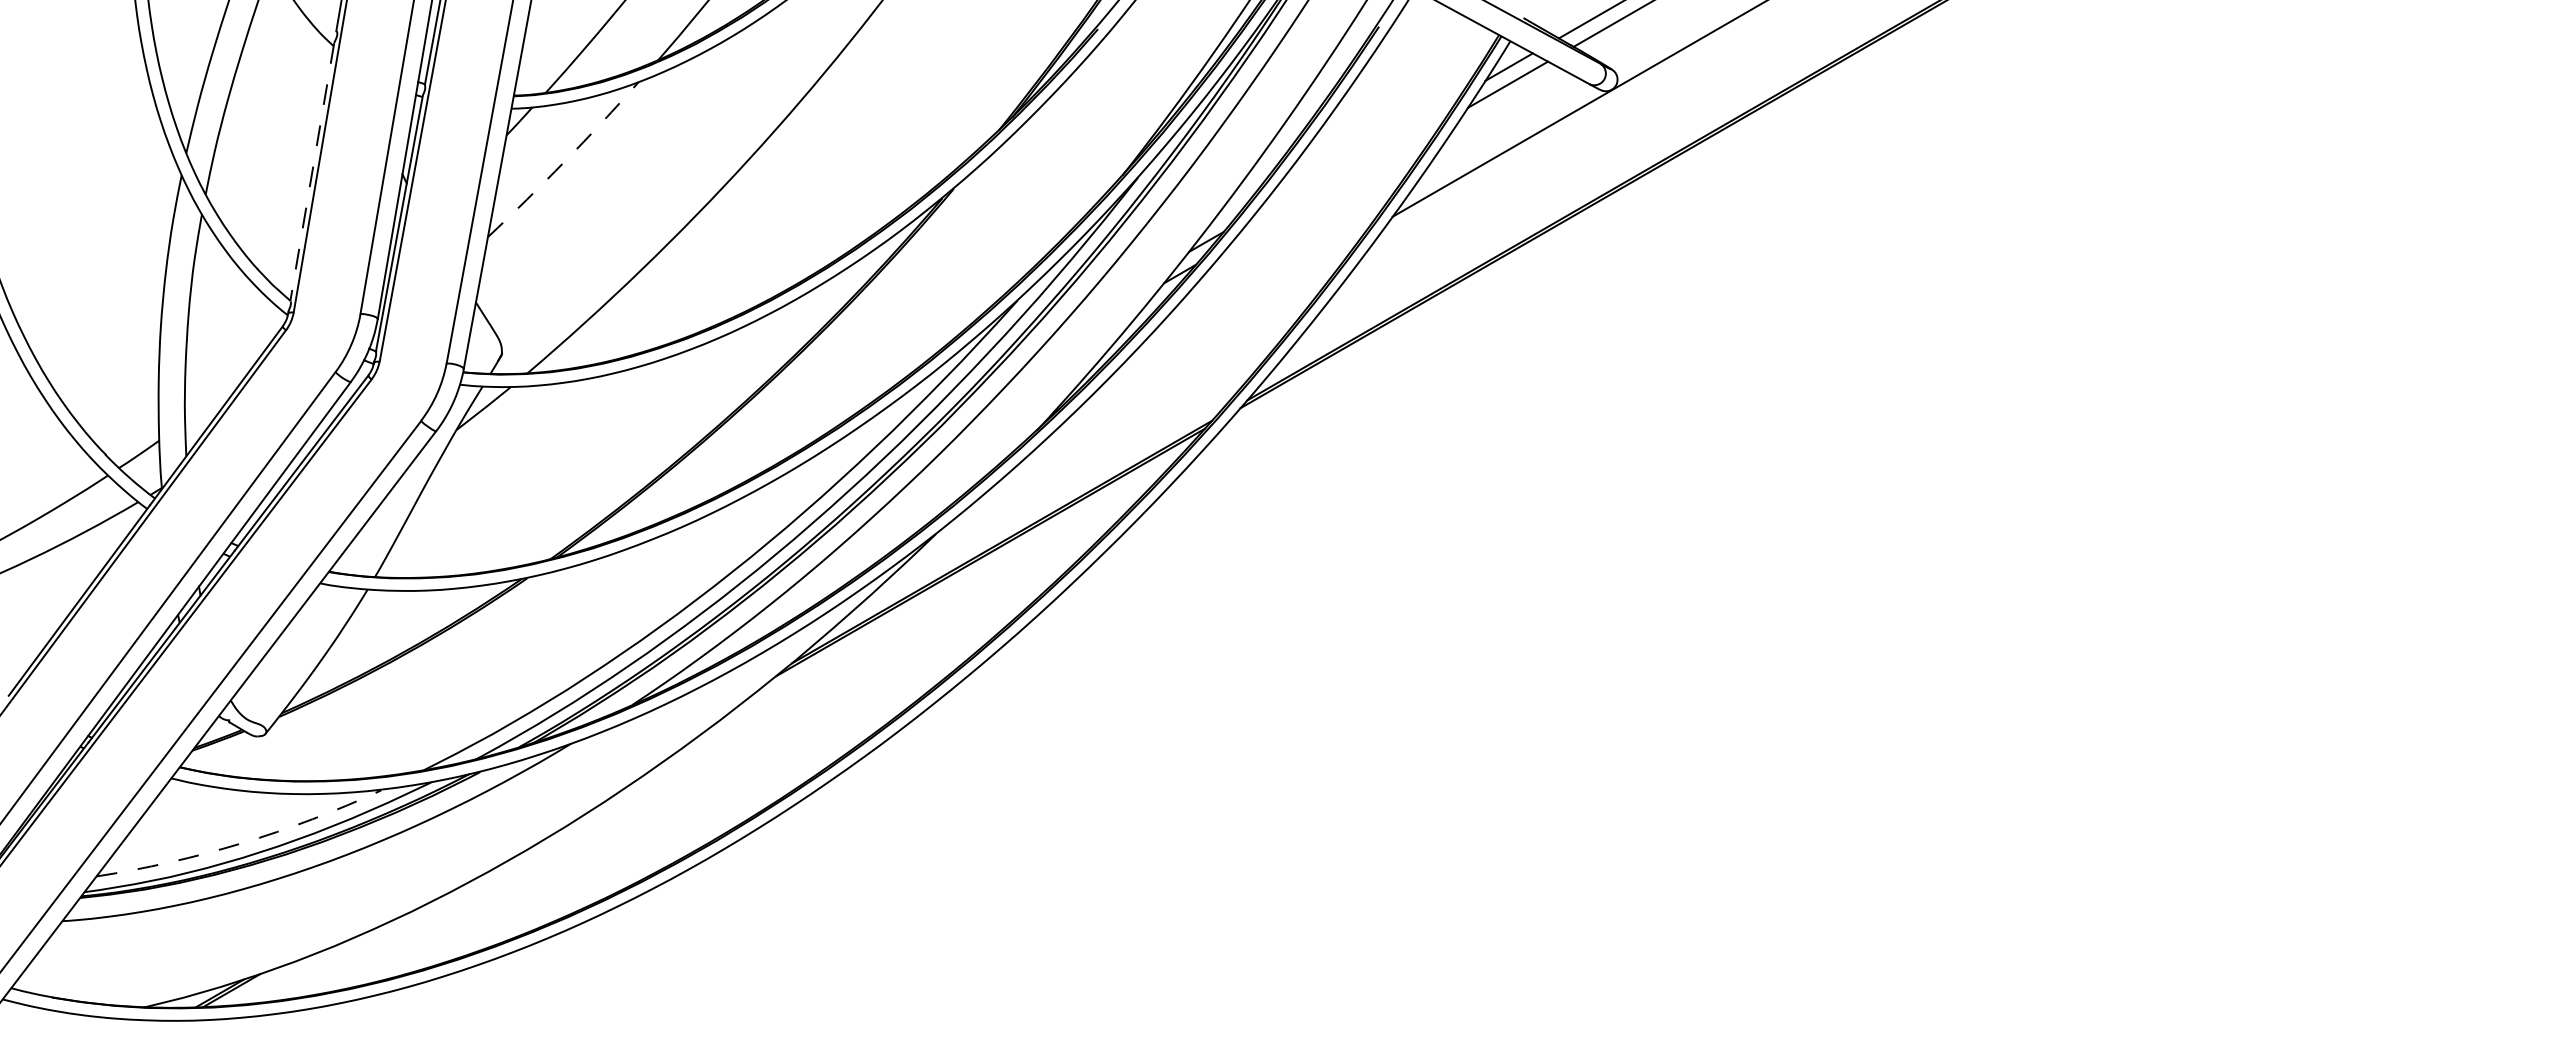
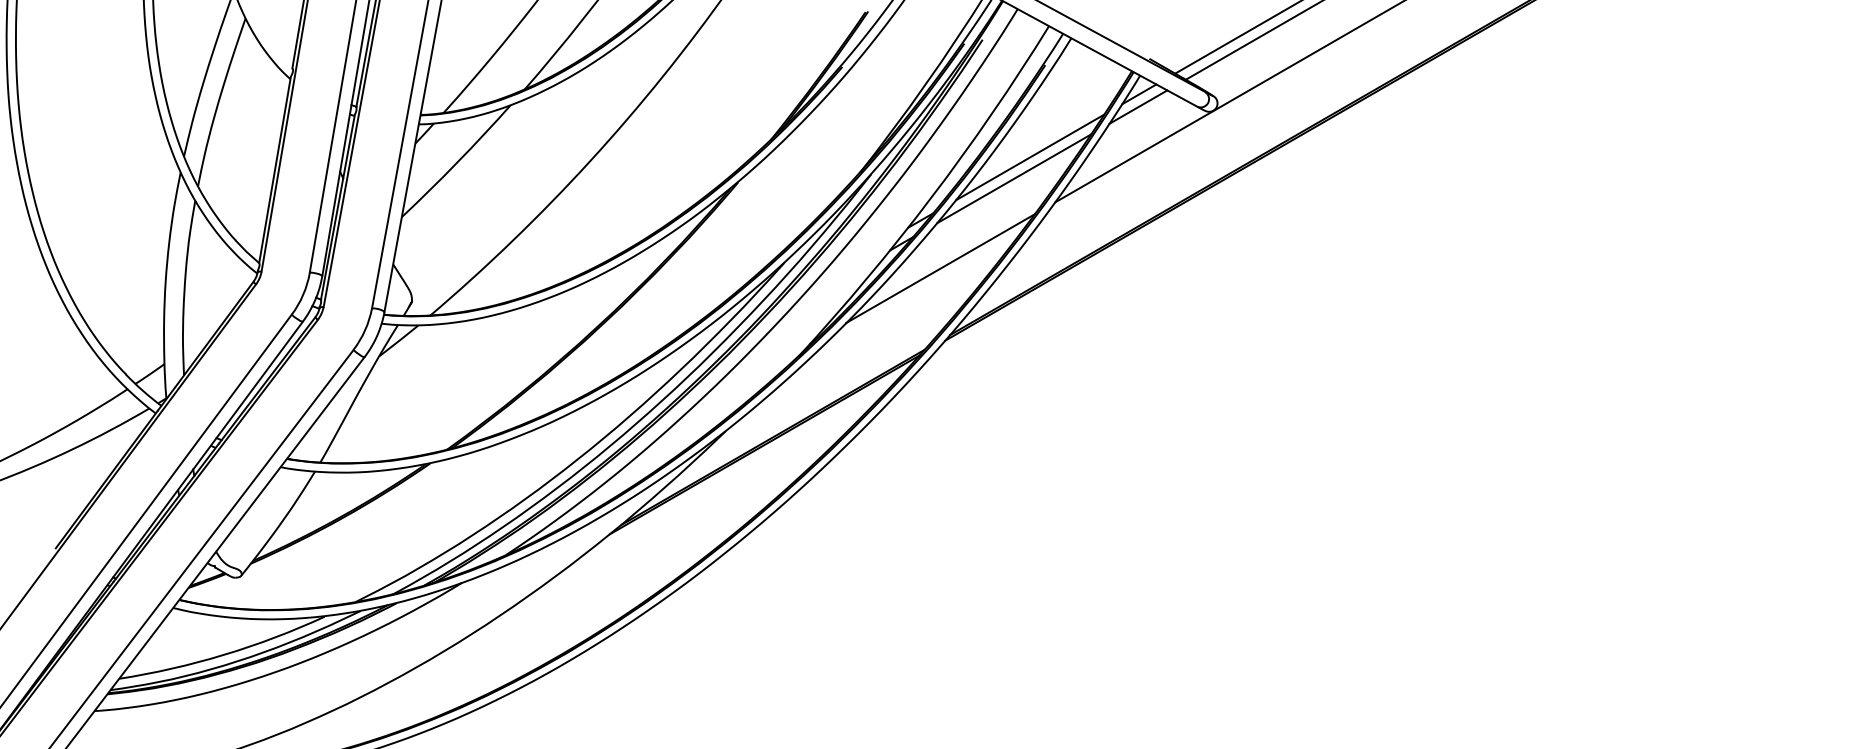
line: (1357, 154) -> (1029, 157), added
arc: (564, 161) -> (457, 162), dashed -> solid
line: (312, 172) -> (275, 170), dashed -> solid
line: (1335, 183) -> (1013, 178), added
line: (1233, 308) -> (940, 268), added
arc: (241, 843) -> (223, 654), dashed -> solid

